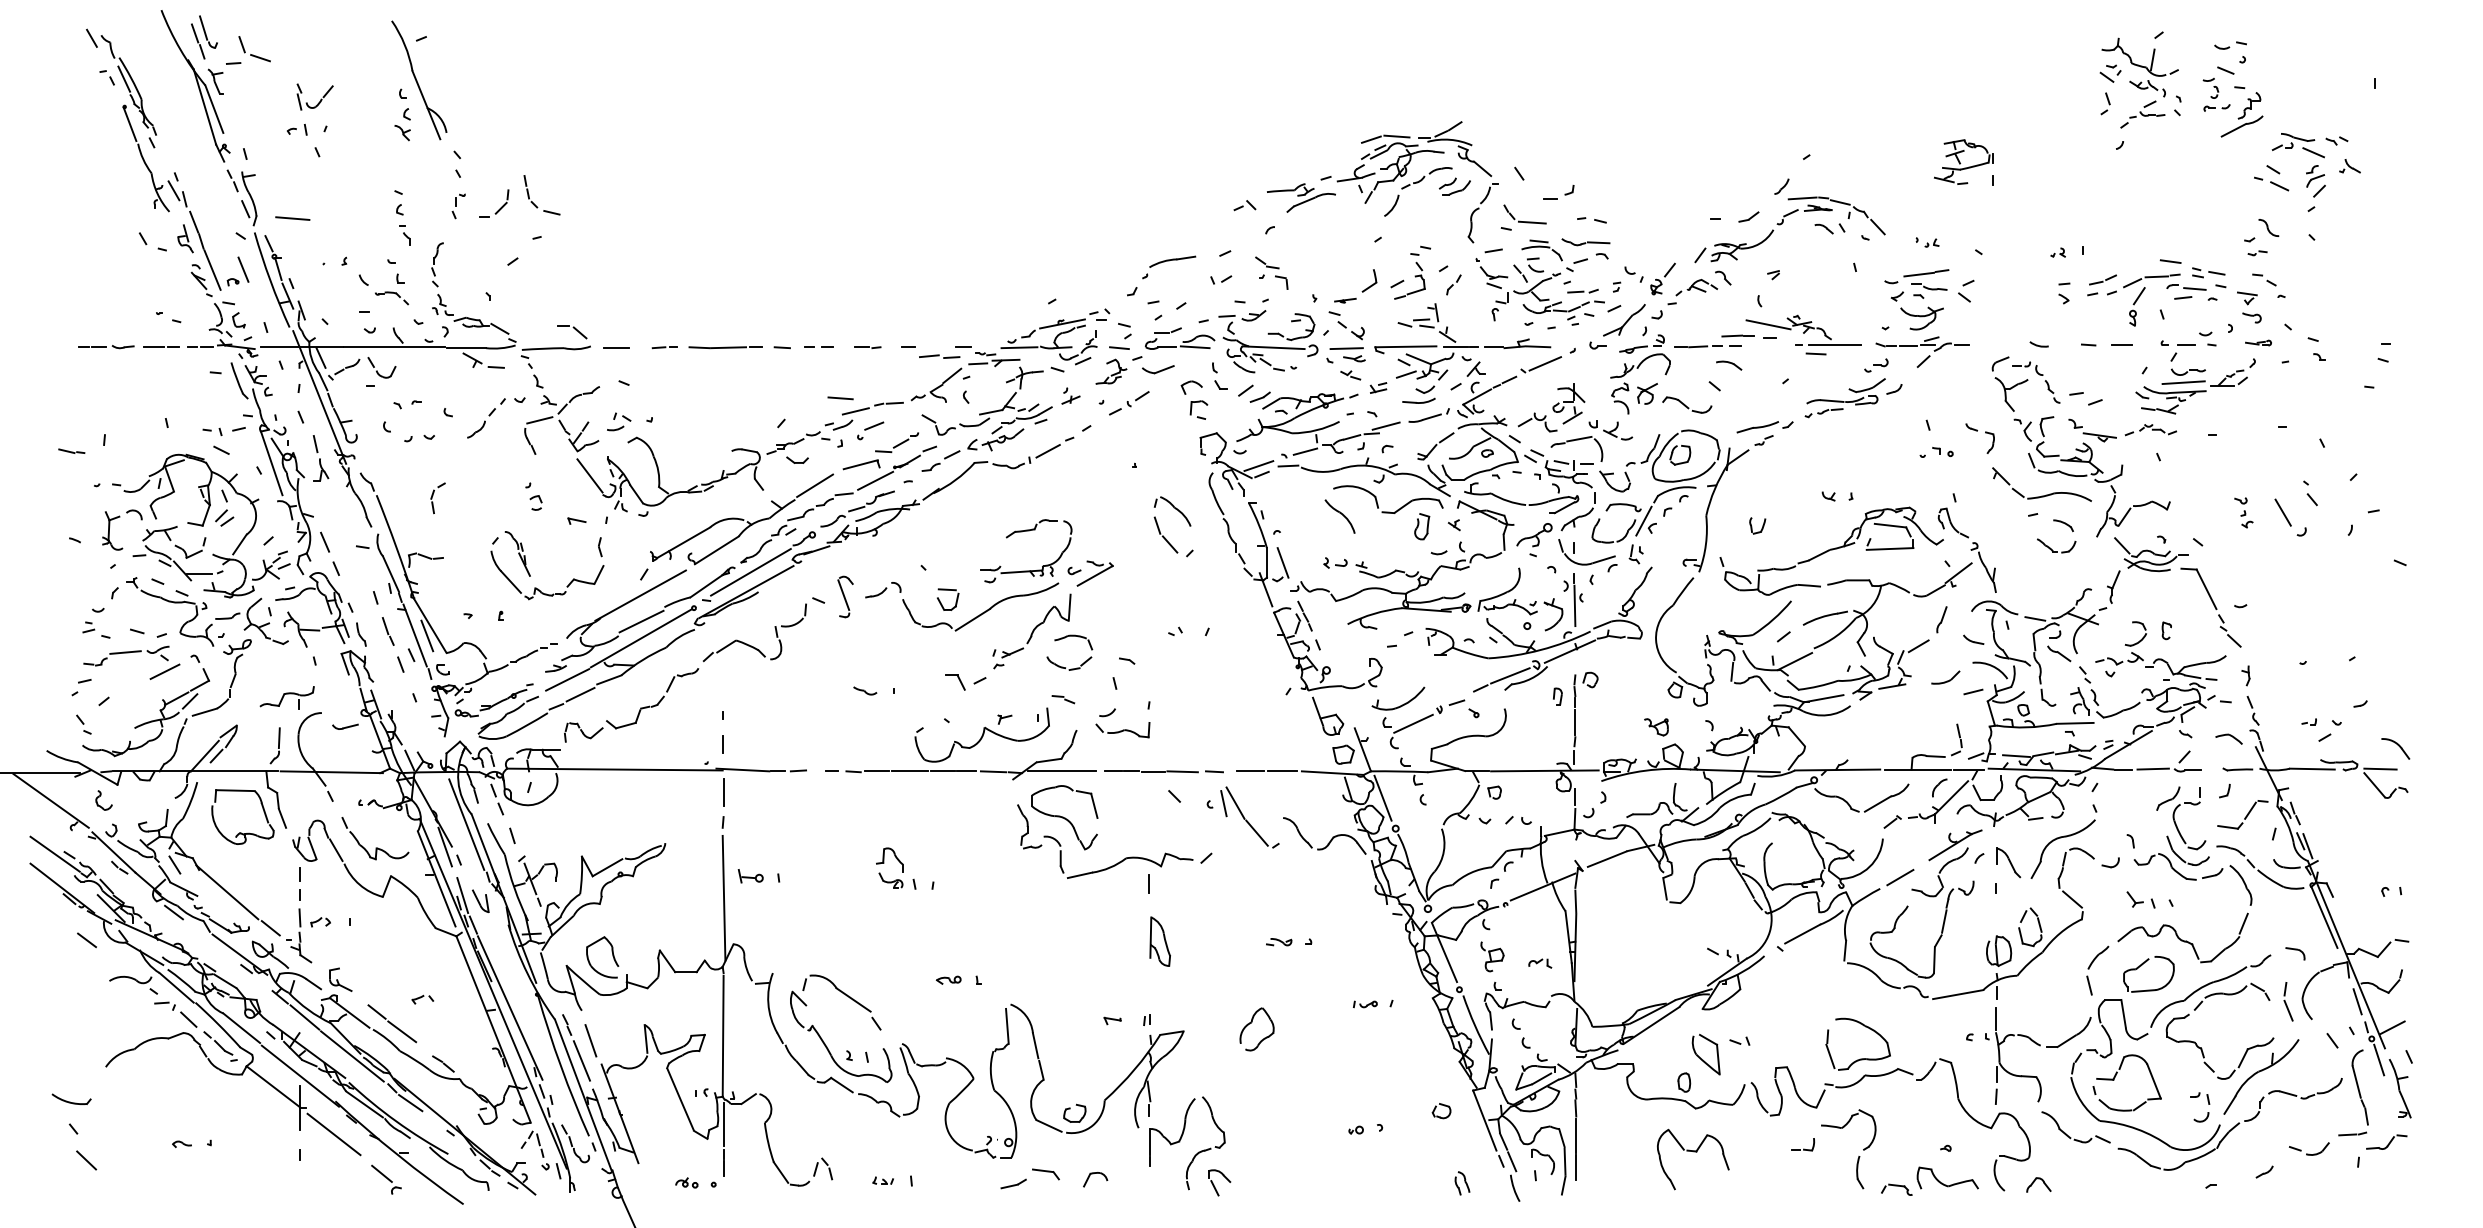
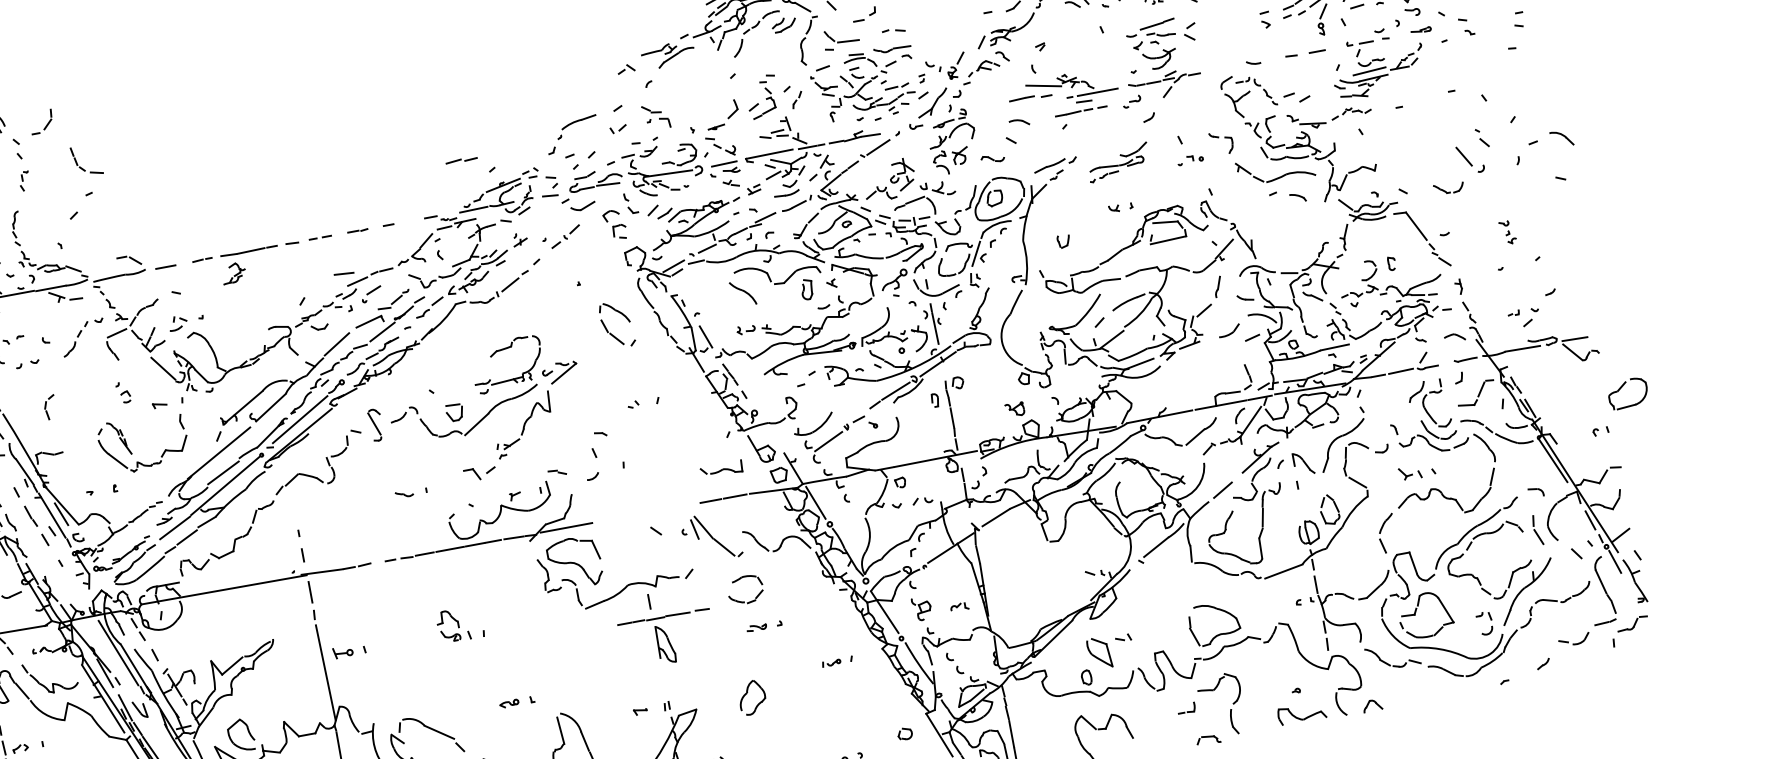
part: (499, 208) -> (46, 124), moved
part: (1707, 346) -> (1080, 111), moved
part: (939, 356) -> (461, 160), moved
part: (1111, 371) -> (233, 273), moved
part: (1844, 398) -> (1118, 162), moved
part: (1687, 404) -> (992, 158), size x0.6
part: (2243, 512) -> (1507, 232), moved
part: (2056, 545) -> (1448, 187), moved
part: (1065, 638) -> (740, 579), moved
part: (1122, 730) -> (721, 469), moved
part: (2395, 748) -> (1561, 138), moved
part: (1163, 771) -> (663, 616), moved
part: (2141, 966) -> (1621, 388), moved
part: (1896, 1189) -> (1208, 739), moved

